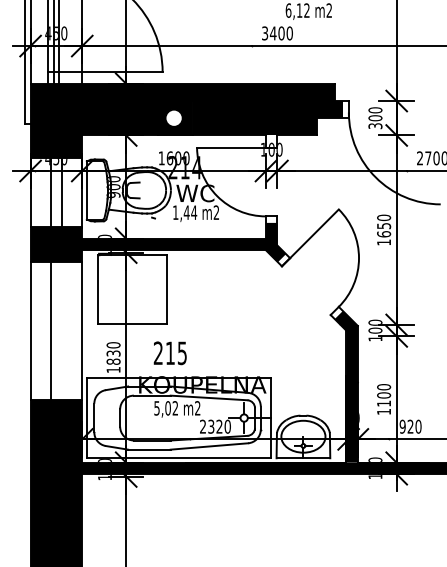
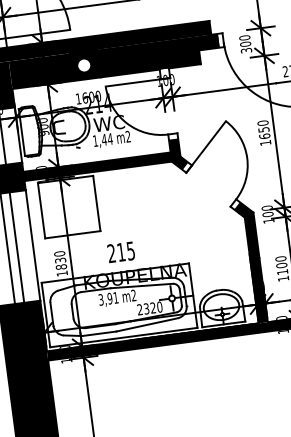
line: (62, 330) -> (17, 247), added
text: (169, 353) -> (120, 252), moved
text: (166, 408) -> (108, 298), 5,02 -> 3,91

